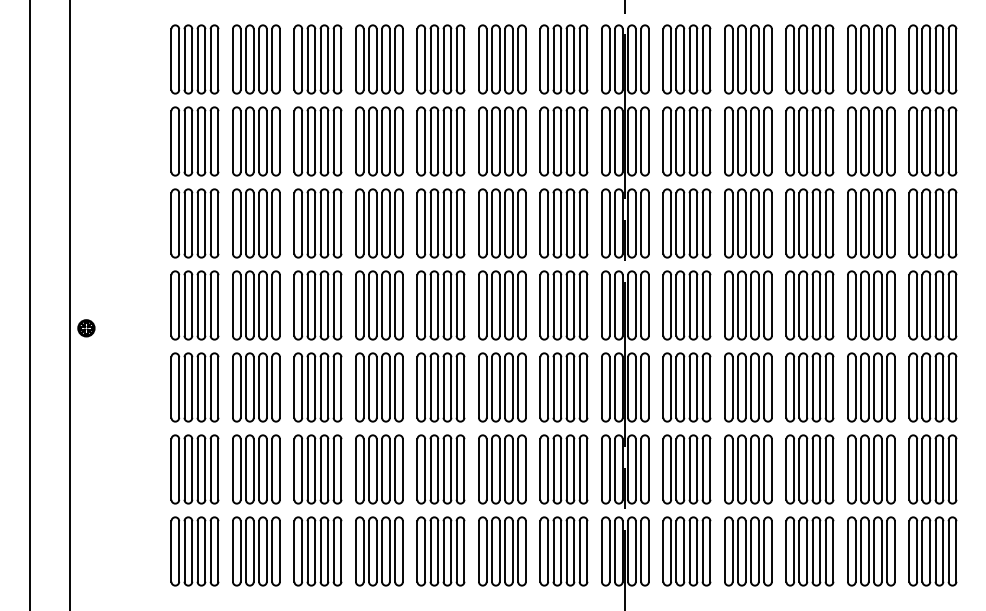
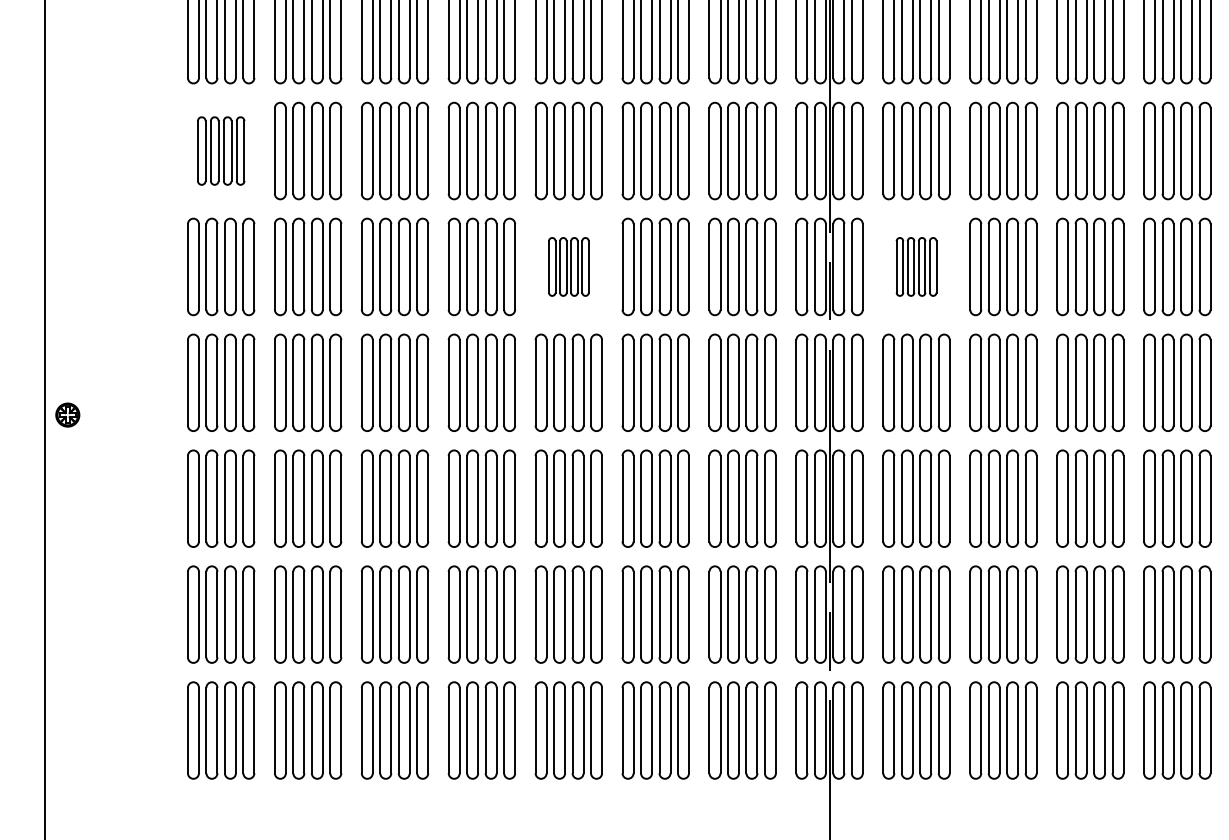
part: (194, 141) -> (220, 151), size x0.7
part: (440, 223) -> (568, 266), size x0.6
part: (686, 223) -> (915, 266), size x0.6

